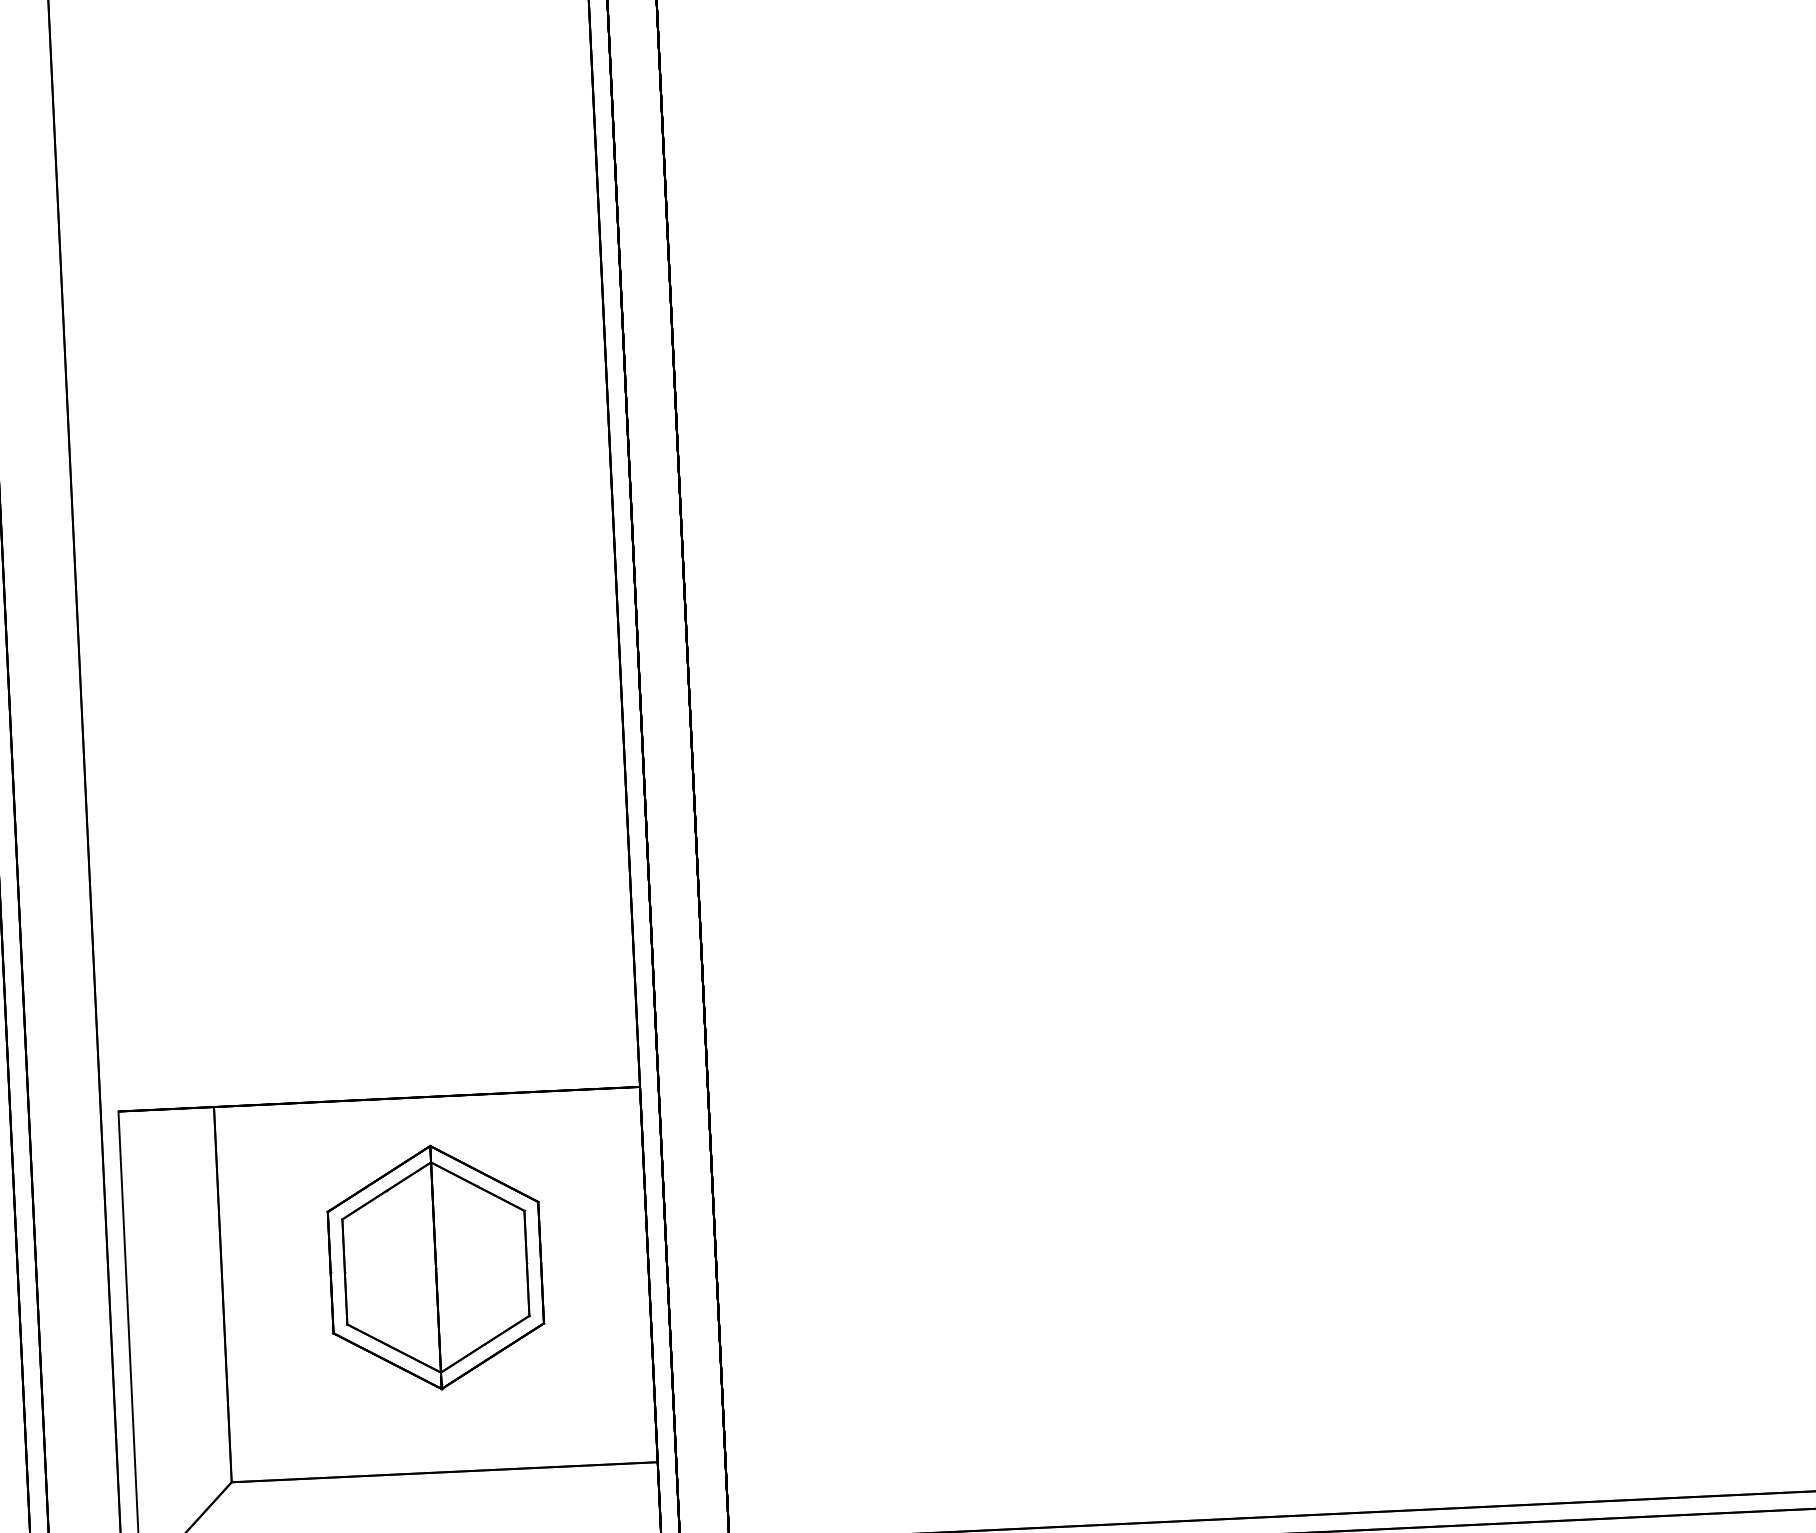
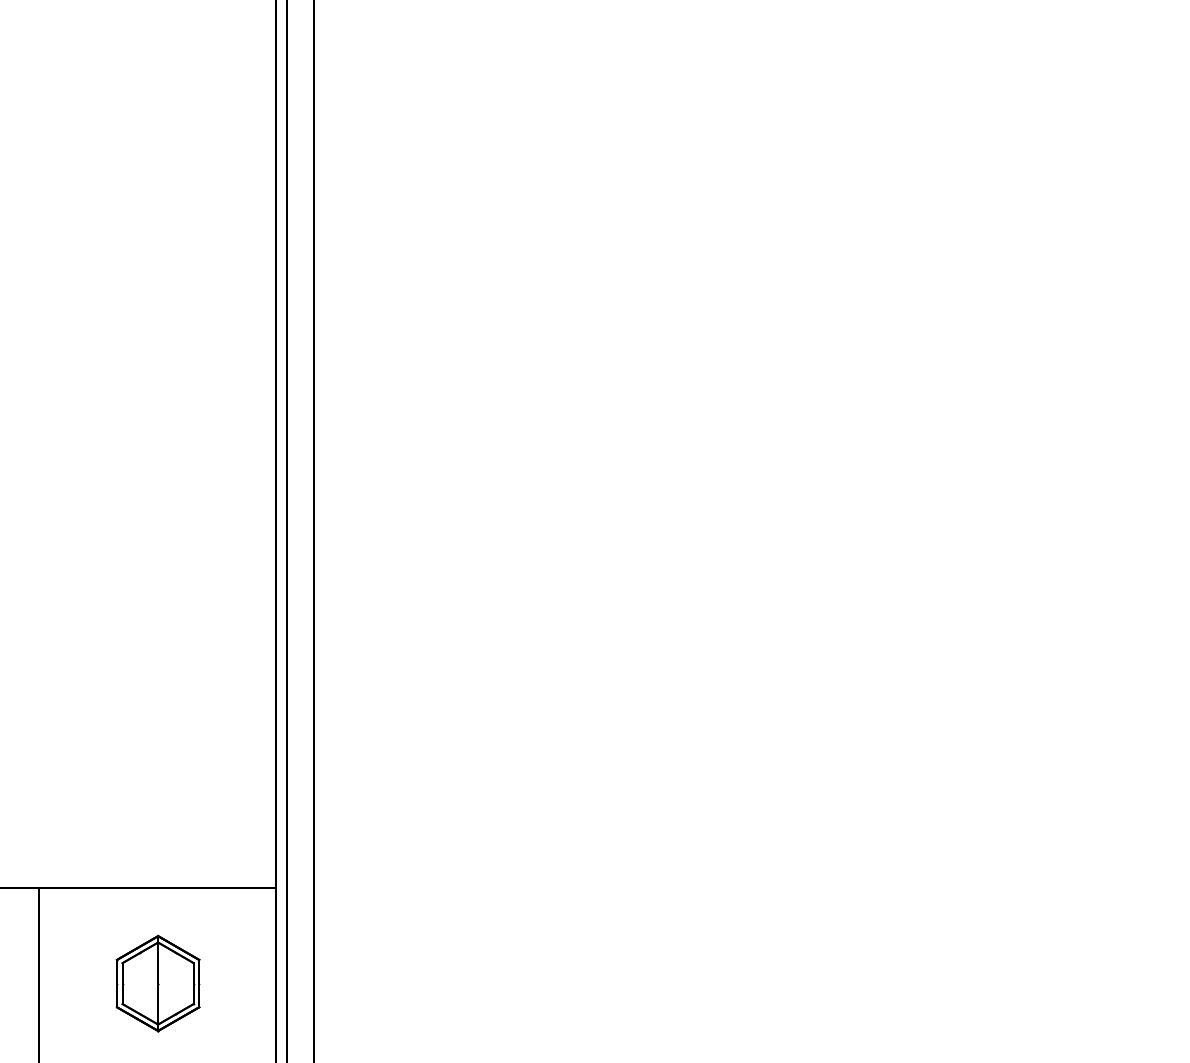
part: (436, 1267) -> (158, 983), size x0.7

